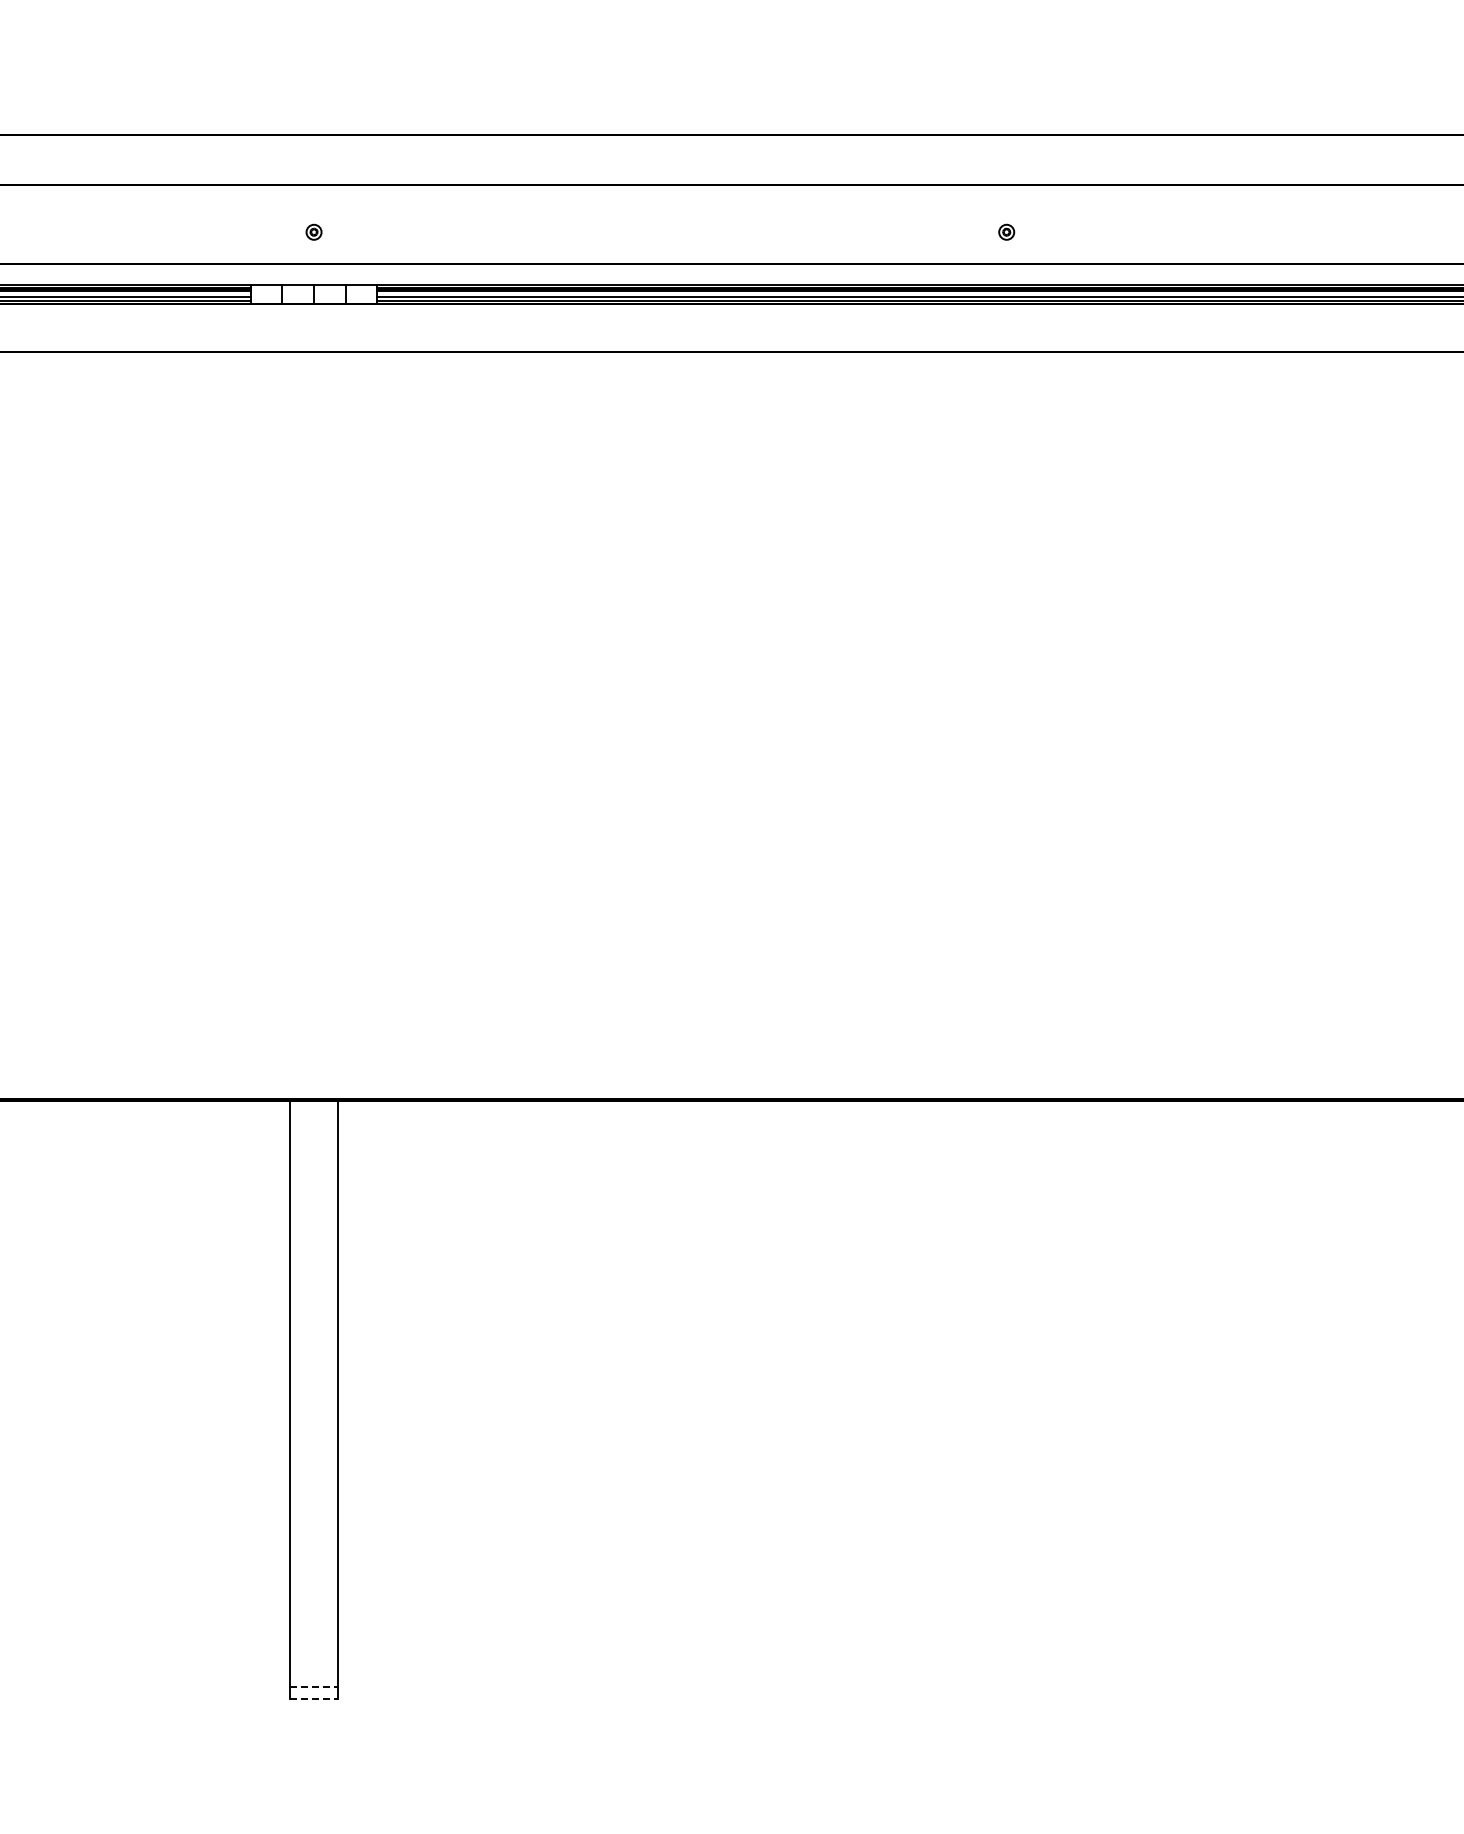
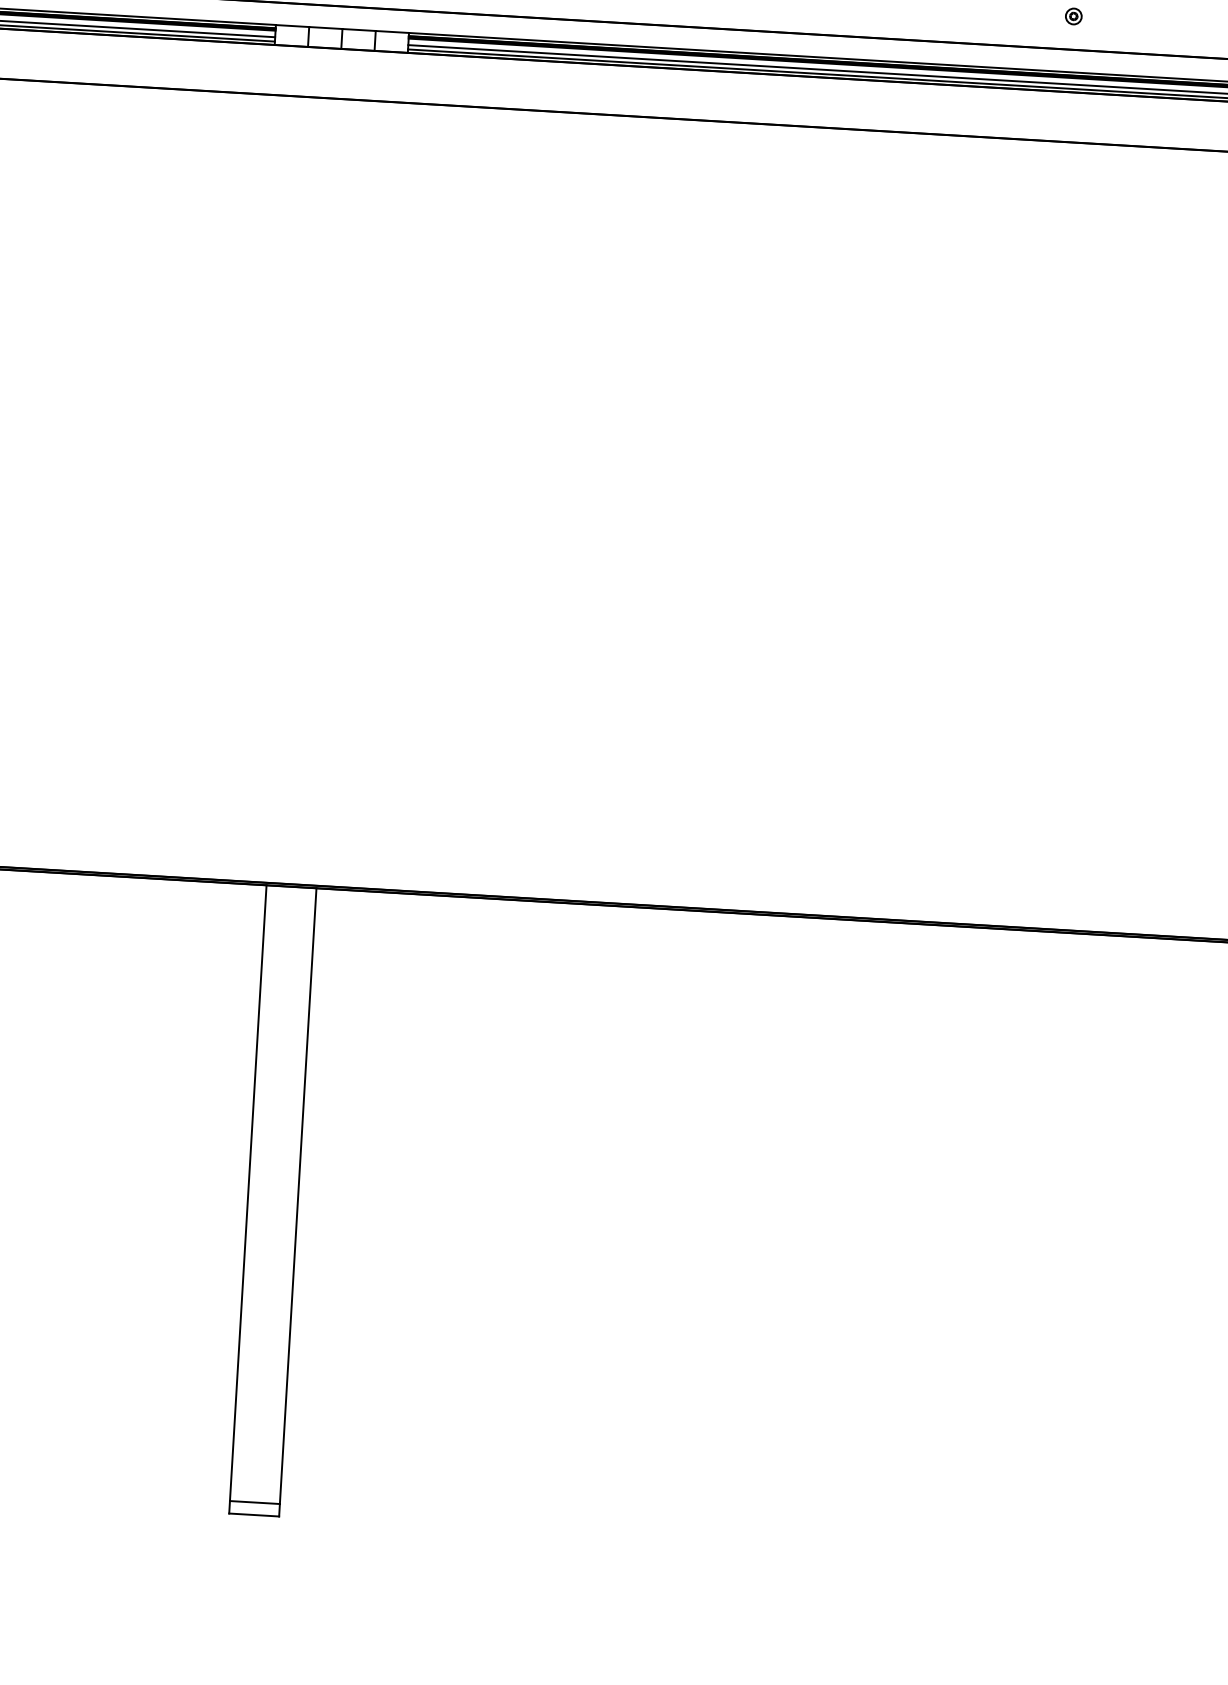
line: (314, 1687) -> (255, 1502), dashed -> solid
line: (314, 1699) -> (254, 1515), dashed -> solid

